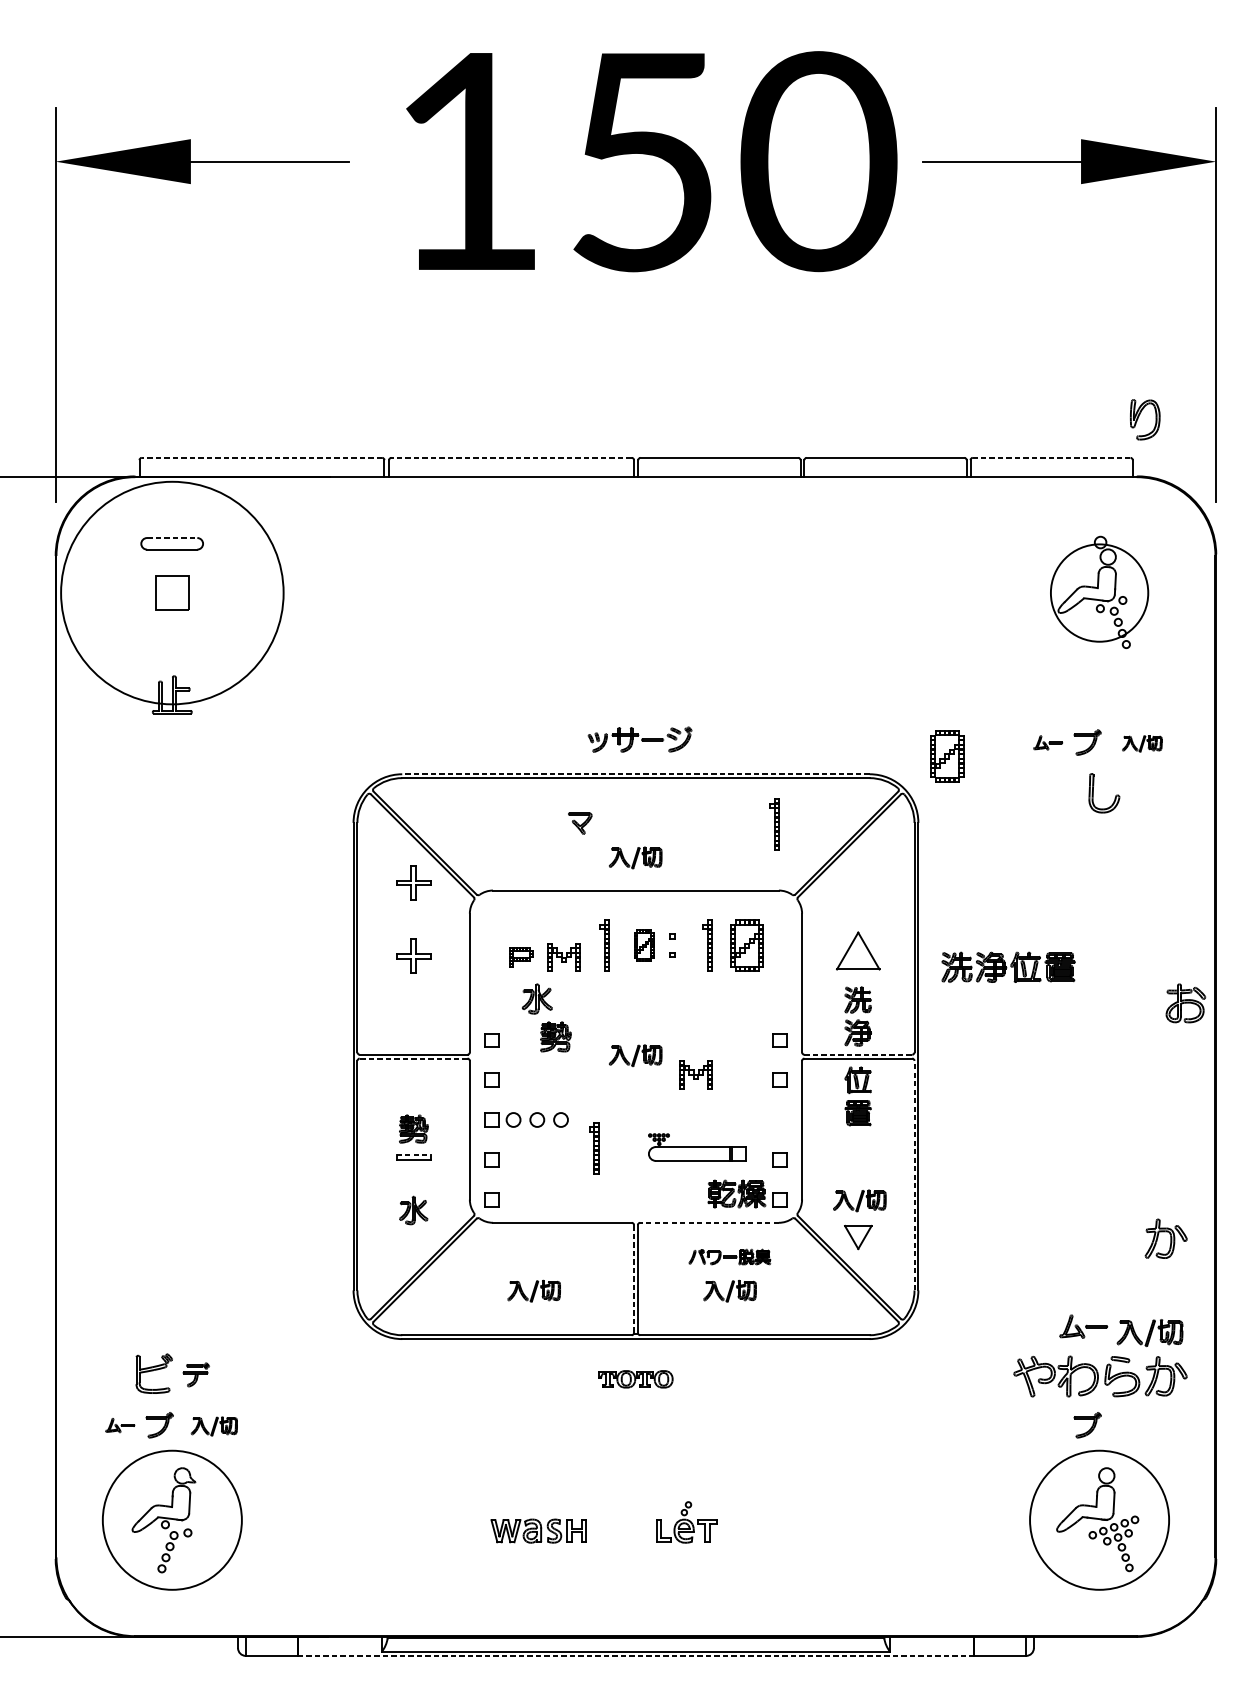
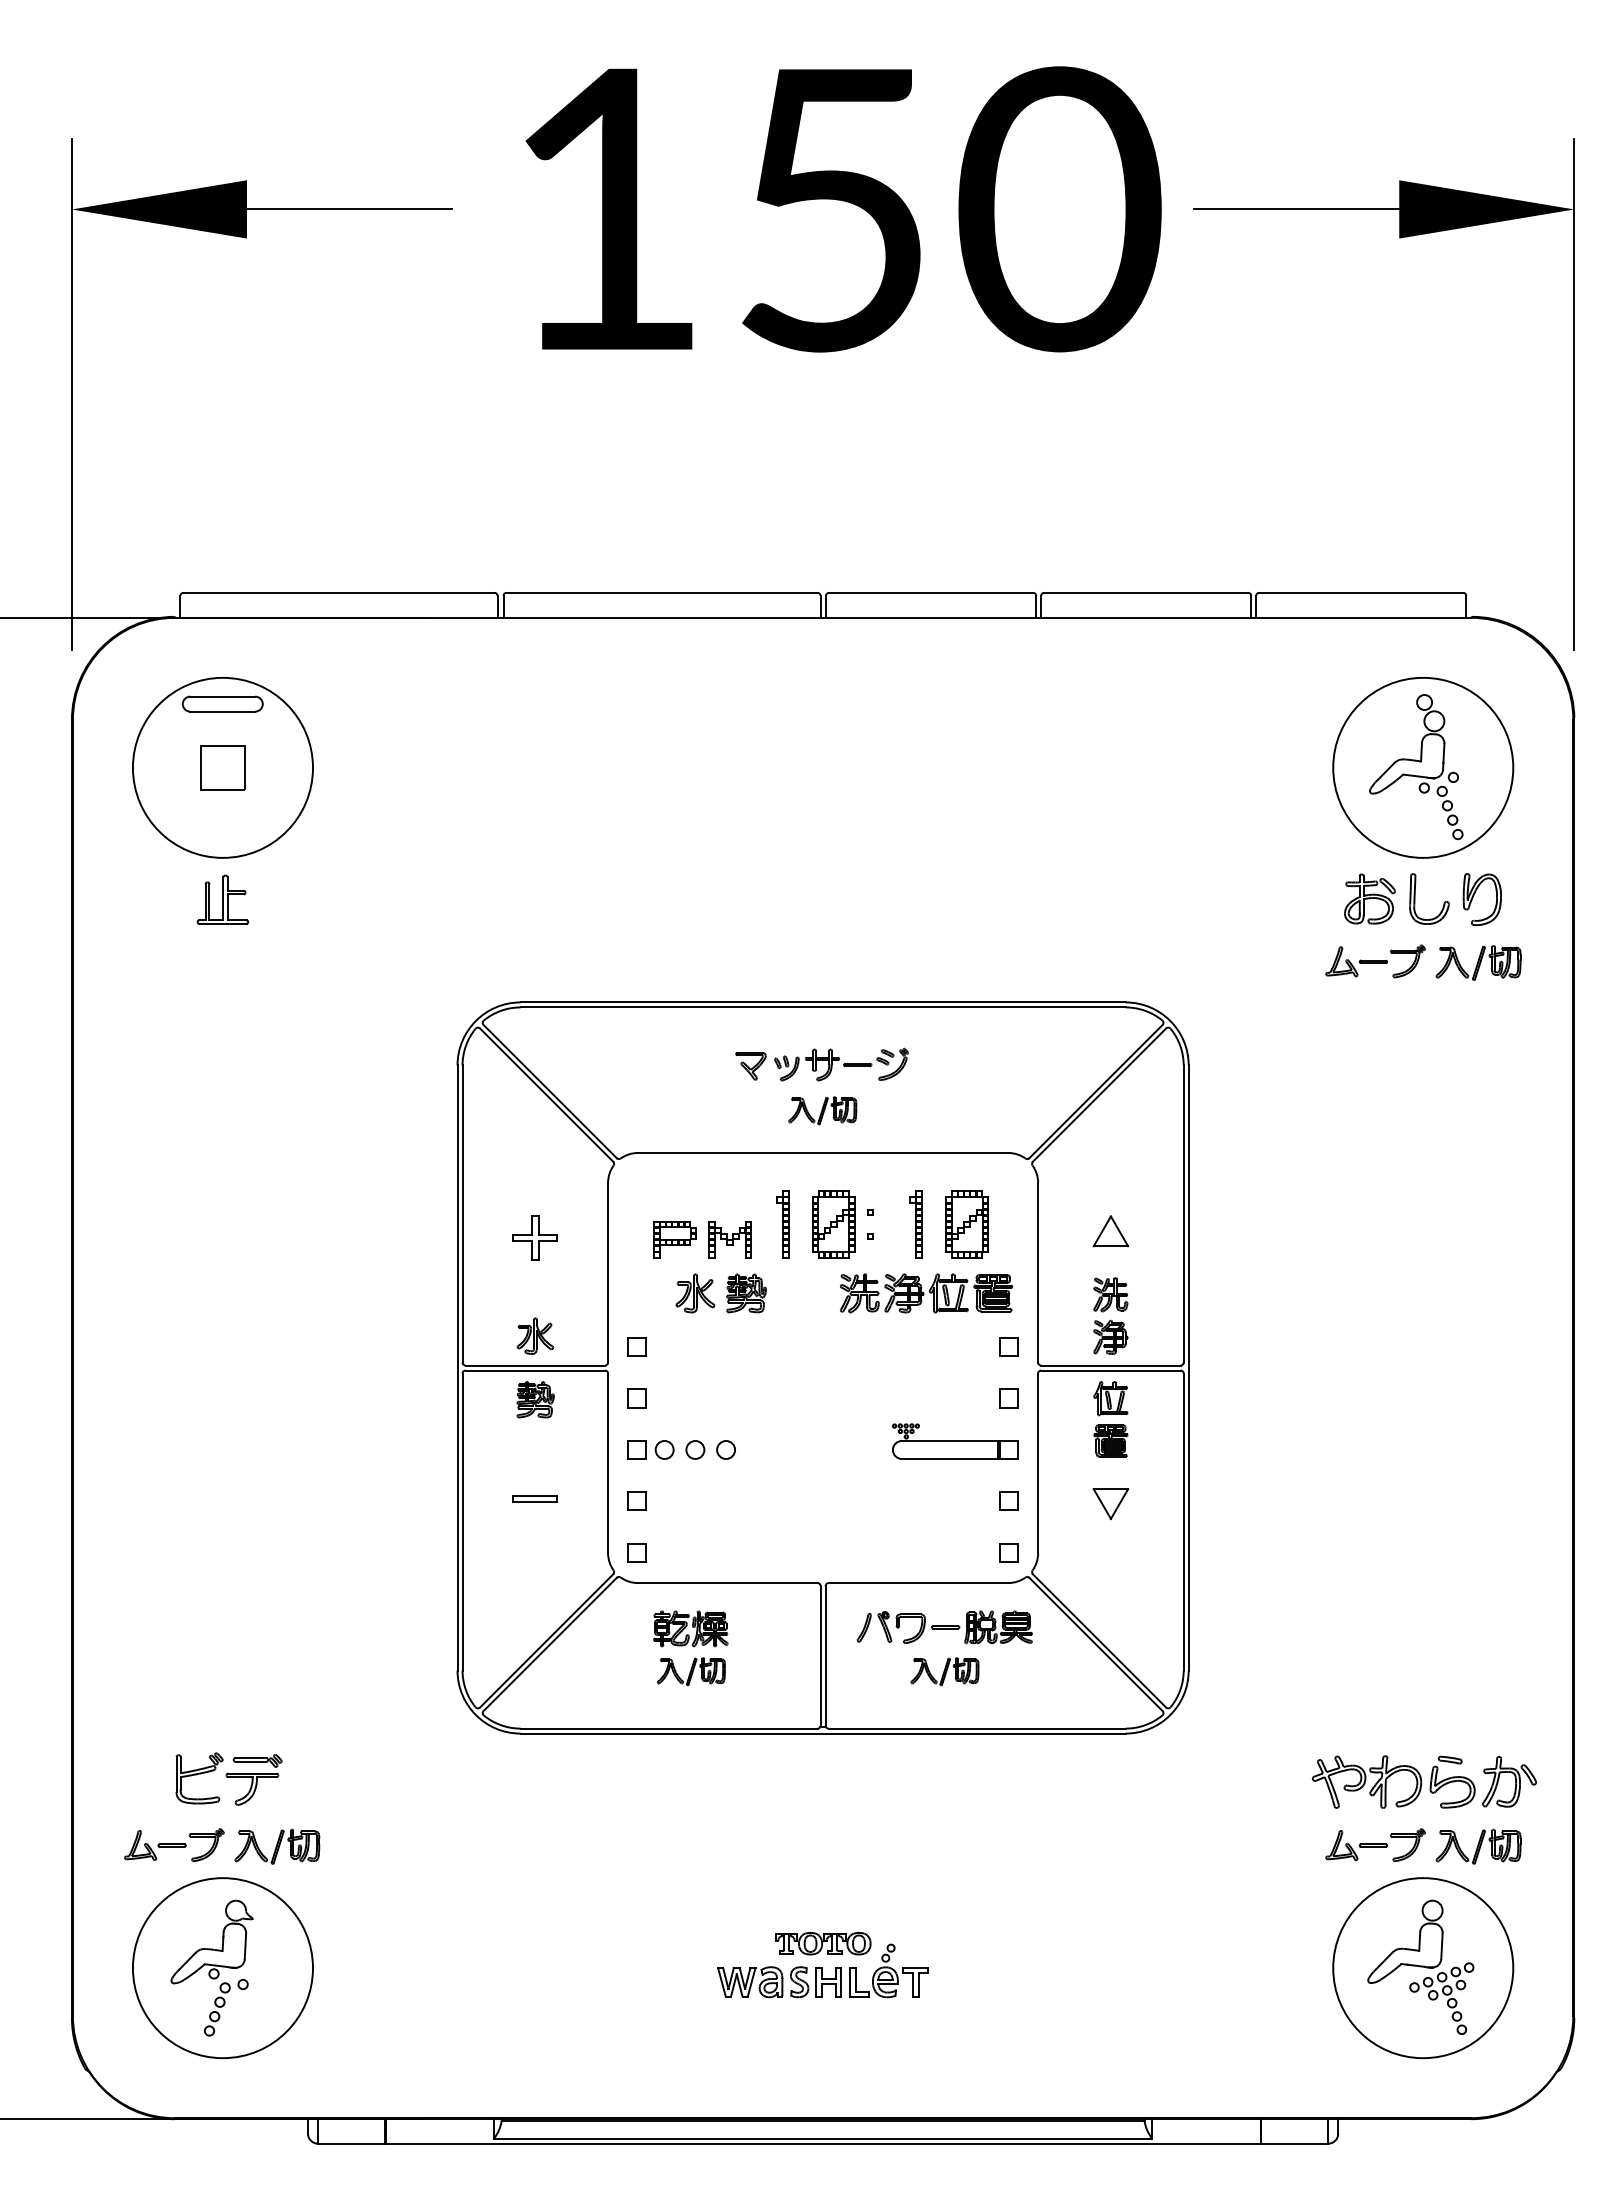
part: (1139, 416) -> (1474, 895), moved
line: (262, 457) -> (339, 592), dashed -> solid
line: (511, 457) -> (662, 592), dashed -> solid
line: (1051, 457) -> (1360, 592), dashed -> solid
line: (171, 537) -> (222, 696), dashed -> solid
circle: (171, 592) -> (222, 767), size x0.62
circle: (1099, 592) -> (1423, 767), size x1.43
part: (640, 739) -> (841, 1064), moved
part: (1048, 742) -> (1356, 961), size x1.67
part: (1142, 743) -> (1478, 962), size x1.67
part: (946, 756) -> (1225, 979), removed
line: (636, 774) -> (823, 1002), dashed -> solid
part: (1093, 792) -> (1415, 898), moved
part: (774, 824) -> (1002, 1067), removed
part: (413, 882) -> (534, 1142), removed
part: (643, 945) -> (833, 1224), size x1.67
part: (857, 951) -> (1110, 1231), size x0.62
part: (521, 957) -> (674, 1239), size x1.43
part: (1008, 967) -> (926, 1293), moved
part: (1185, 1002) -> (1369, 898), moved
part: (555, 1036) -> (746, 1293), moved
line: (857, 1054) -> (1110, 1365), dashed -> solid
part: (635, 1055) -> (822, 1366), removed
line: (413, 1058) -> (535, 1370), dashed -> solid
part: (695, 1074) -> (900, 1391), removed
part: (413, 1128) -> (535, 1399), moved
part: (697, 1147) -> (955, 1441), moved
part: (593, 1148) -> (768, 1486), removed
line: (413, 1155) -> (535, 1495), dashed -> solid
line: (914, 1176) -> (1183, 1522), dashed -> solid
part: (736, 1193) -> (690, 1628), moved
part: (859, 1200) -> (1112, 1554), removed
part: (413, 1210) -> (534, 1335), moved
line: (709, 1223) -> (918, 1583), dashed -> solid
part: (857, 1237) -> (1110, 1503), moved
part: (1166, 1238) -> (1509, 1603), removed
part: (729, 1257) -> (944, 1627), size x1.67
line: (633, 1278) -> (820, 1655), dashed -> solid
part: (1083, 1326) -> (1356, 1845), moved
part: (1149, 1332) -> (1478, 1846), moved
part: (195, 1374) -> (253, 1779), size x1.67
part: (636, 1379) -> (823, 1943), moved
part: (120, 1425) -> (155, 1845), size x1.67
part: (214, 1426) -> (277, 1846), size x1.43
part: (538, 1531) -> (779, 1982), moved
line: (636, 1655) -> (823, 2143), dashed -> solid

